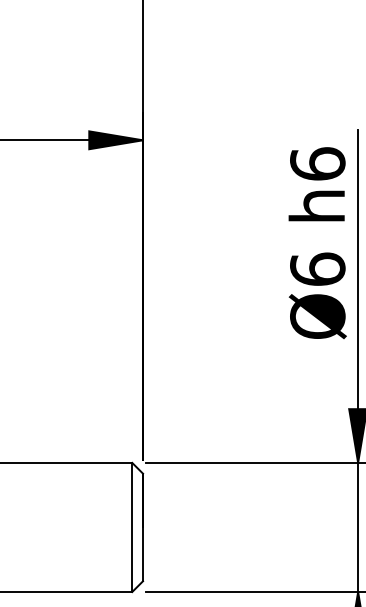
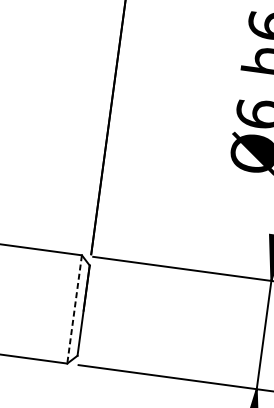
line: (132, 527) -> (74, 309), solid -> dashed

